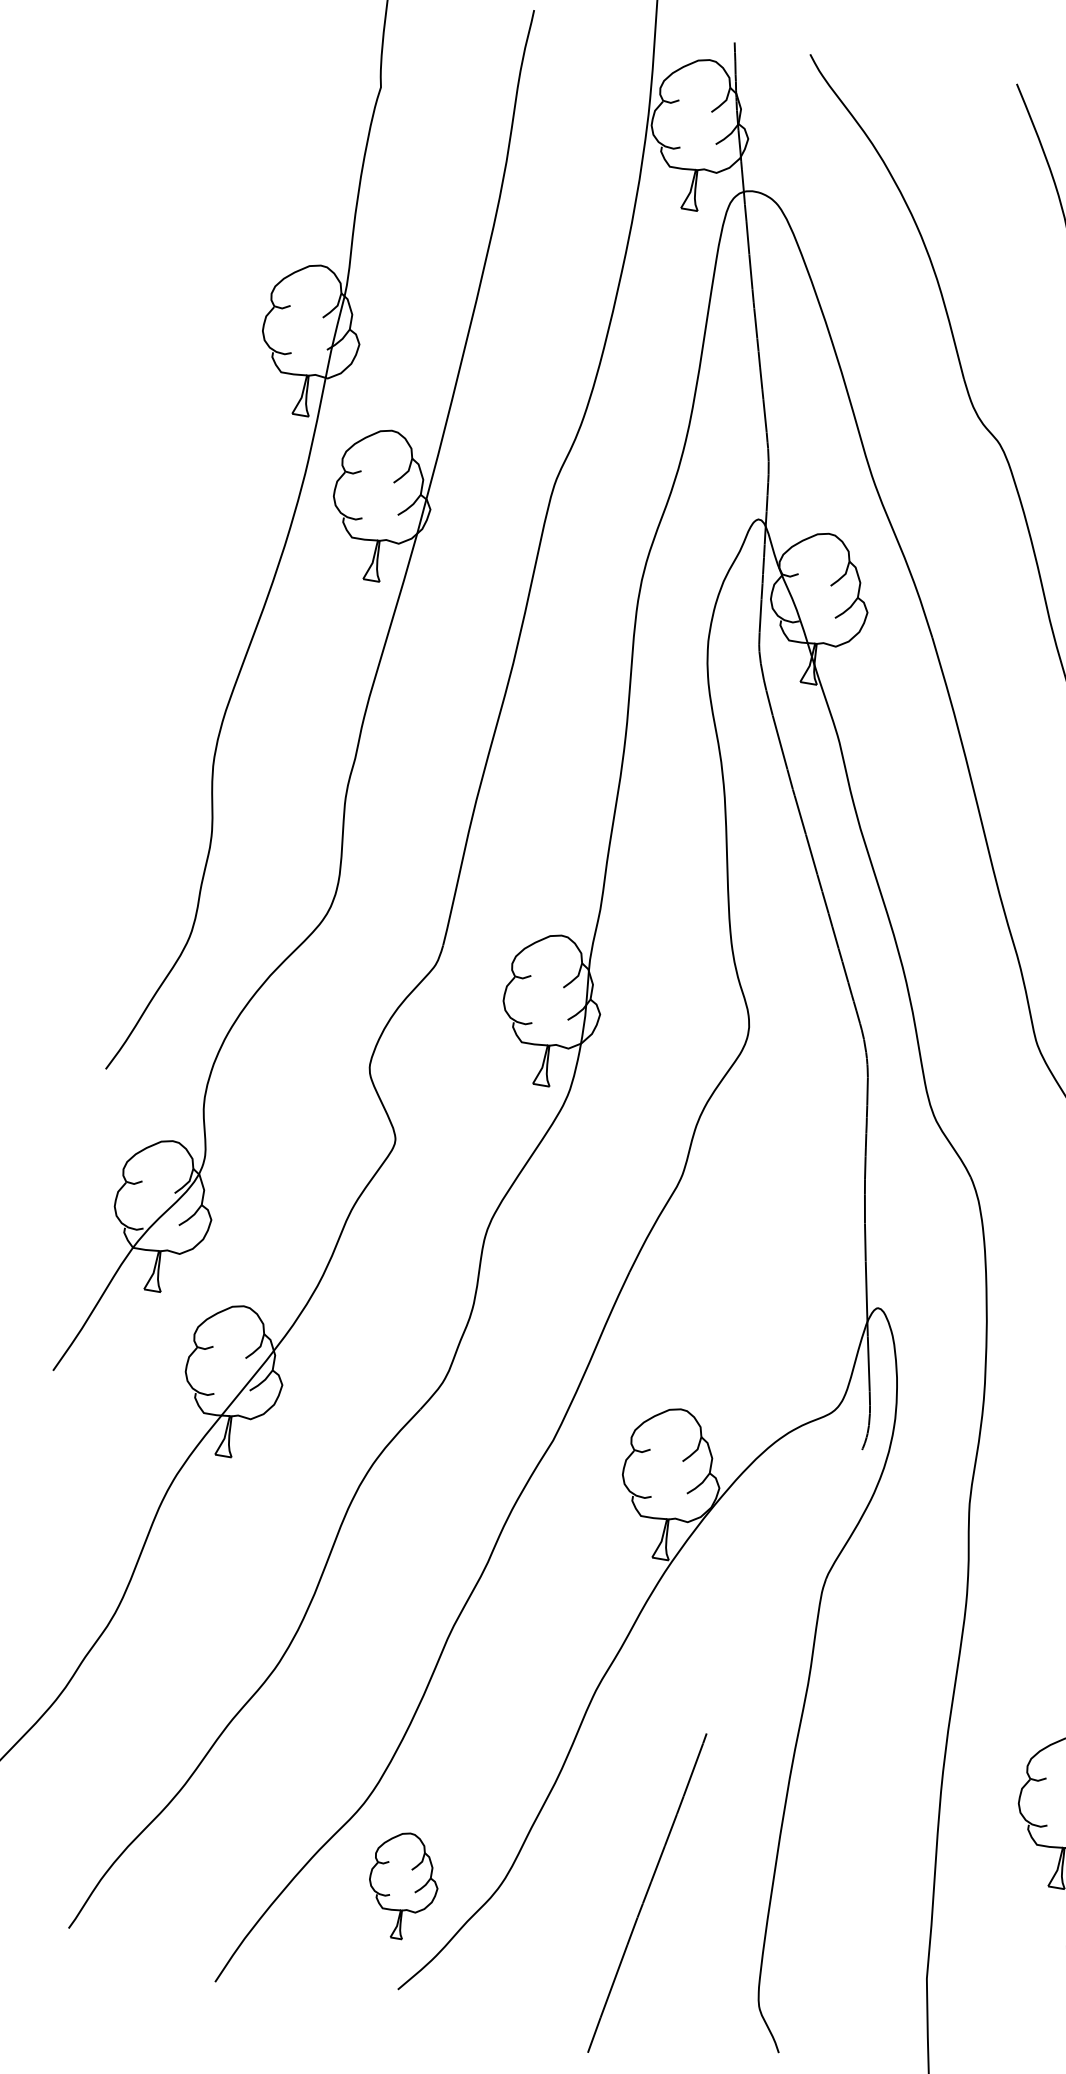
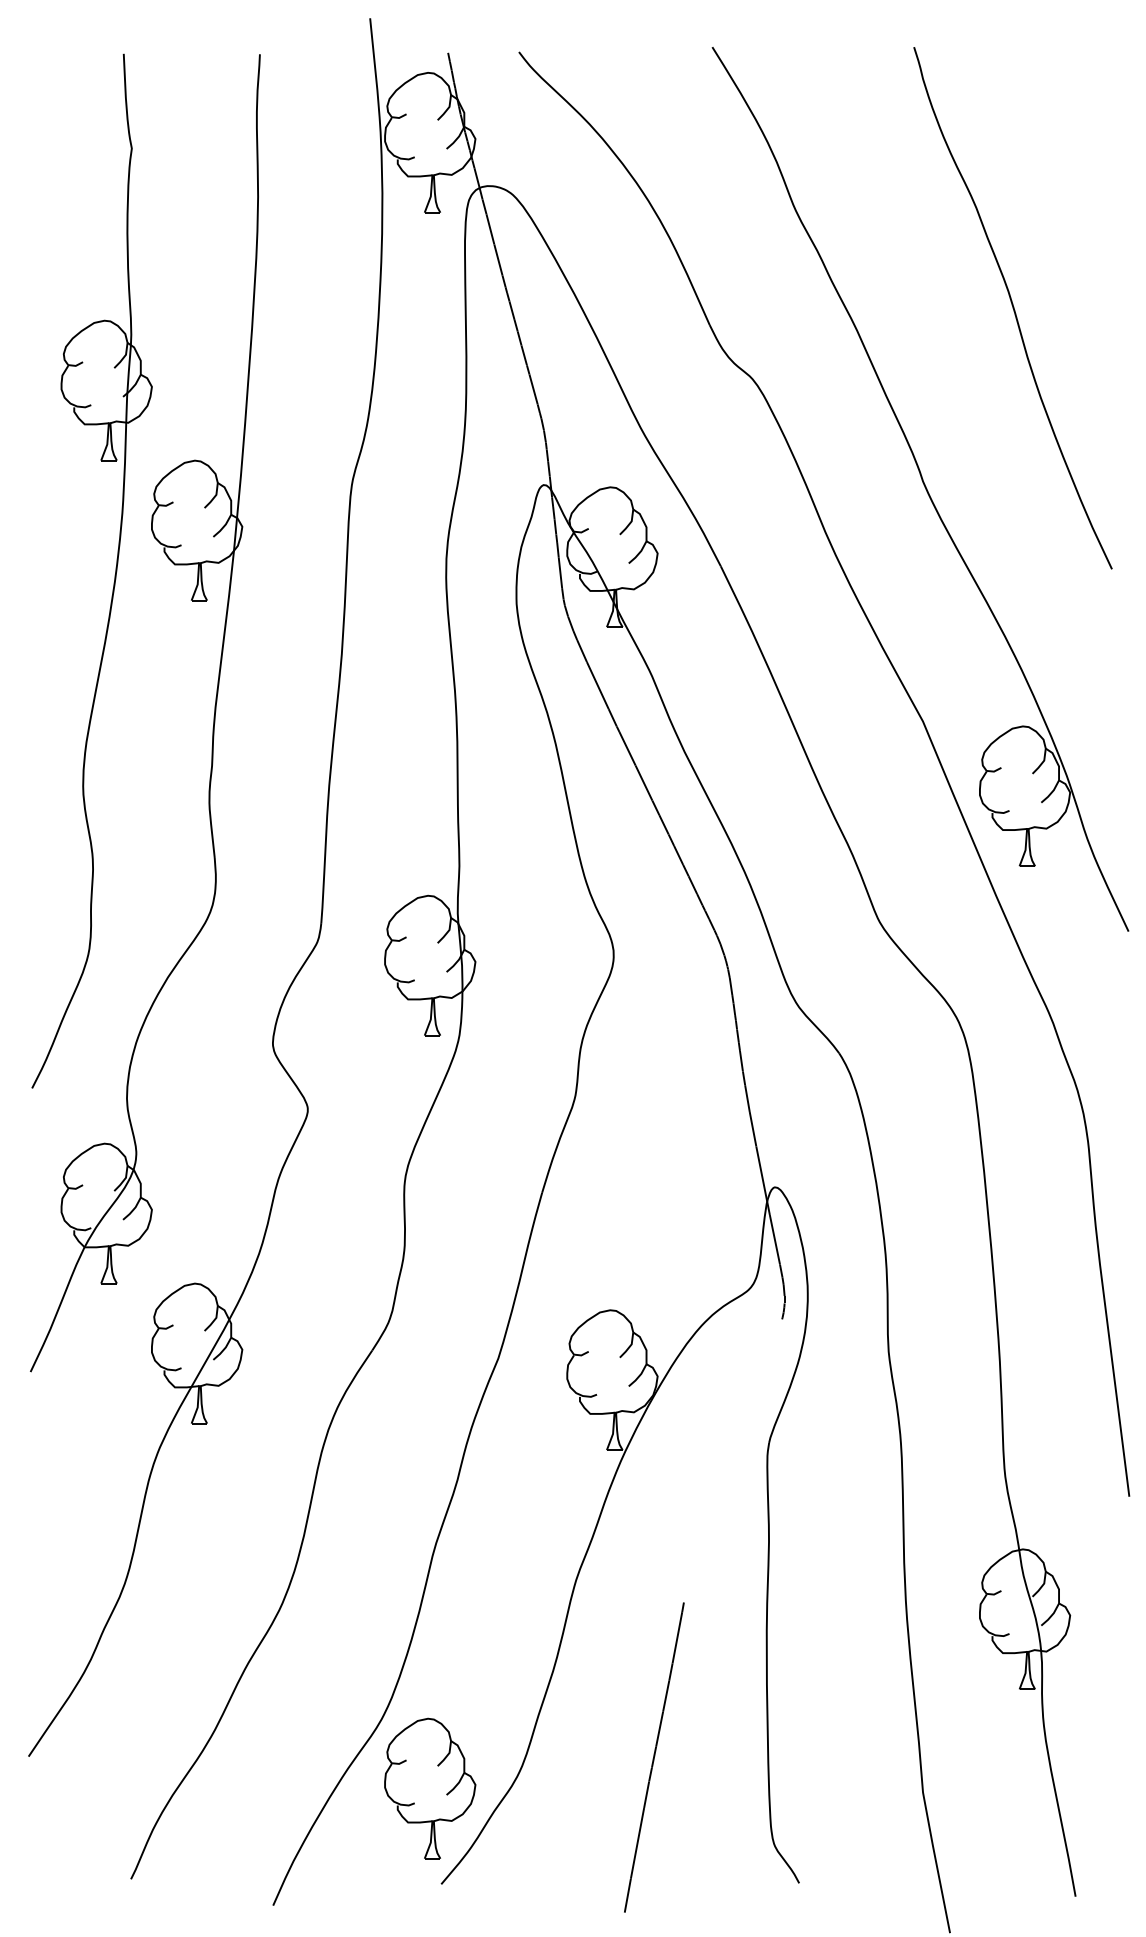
part: (403, 1885) -> (430, 1788), size x1.43

